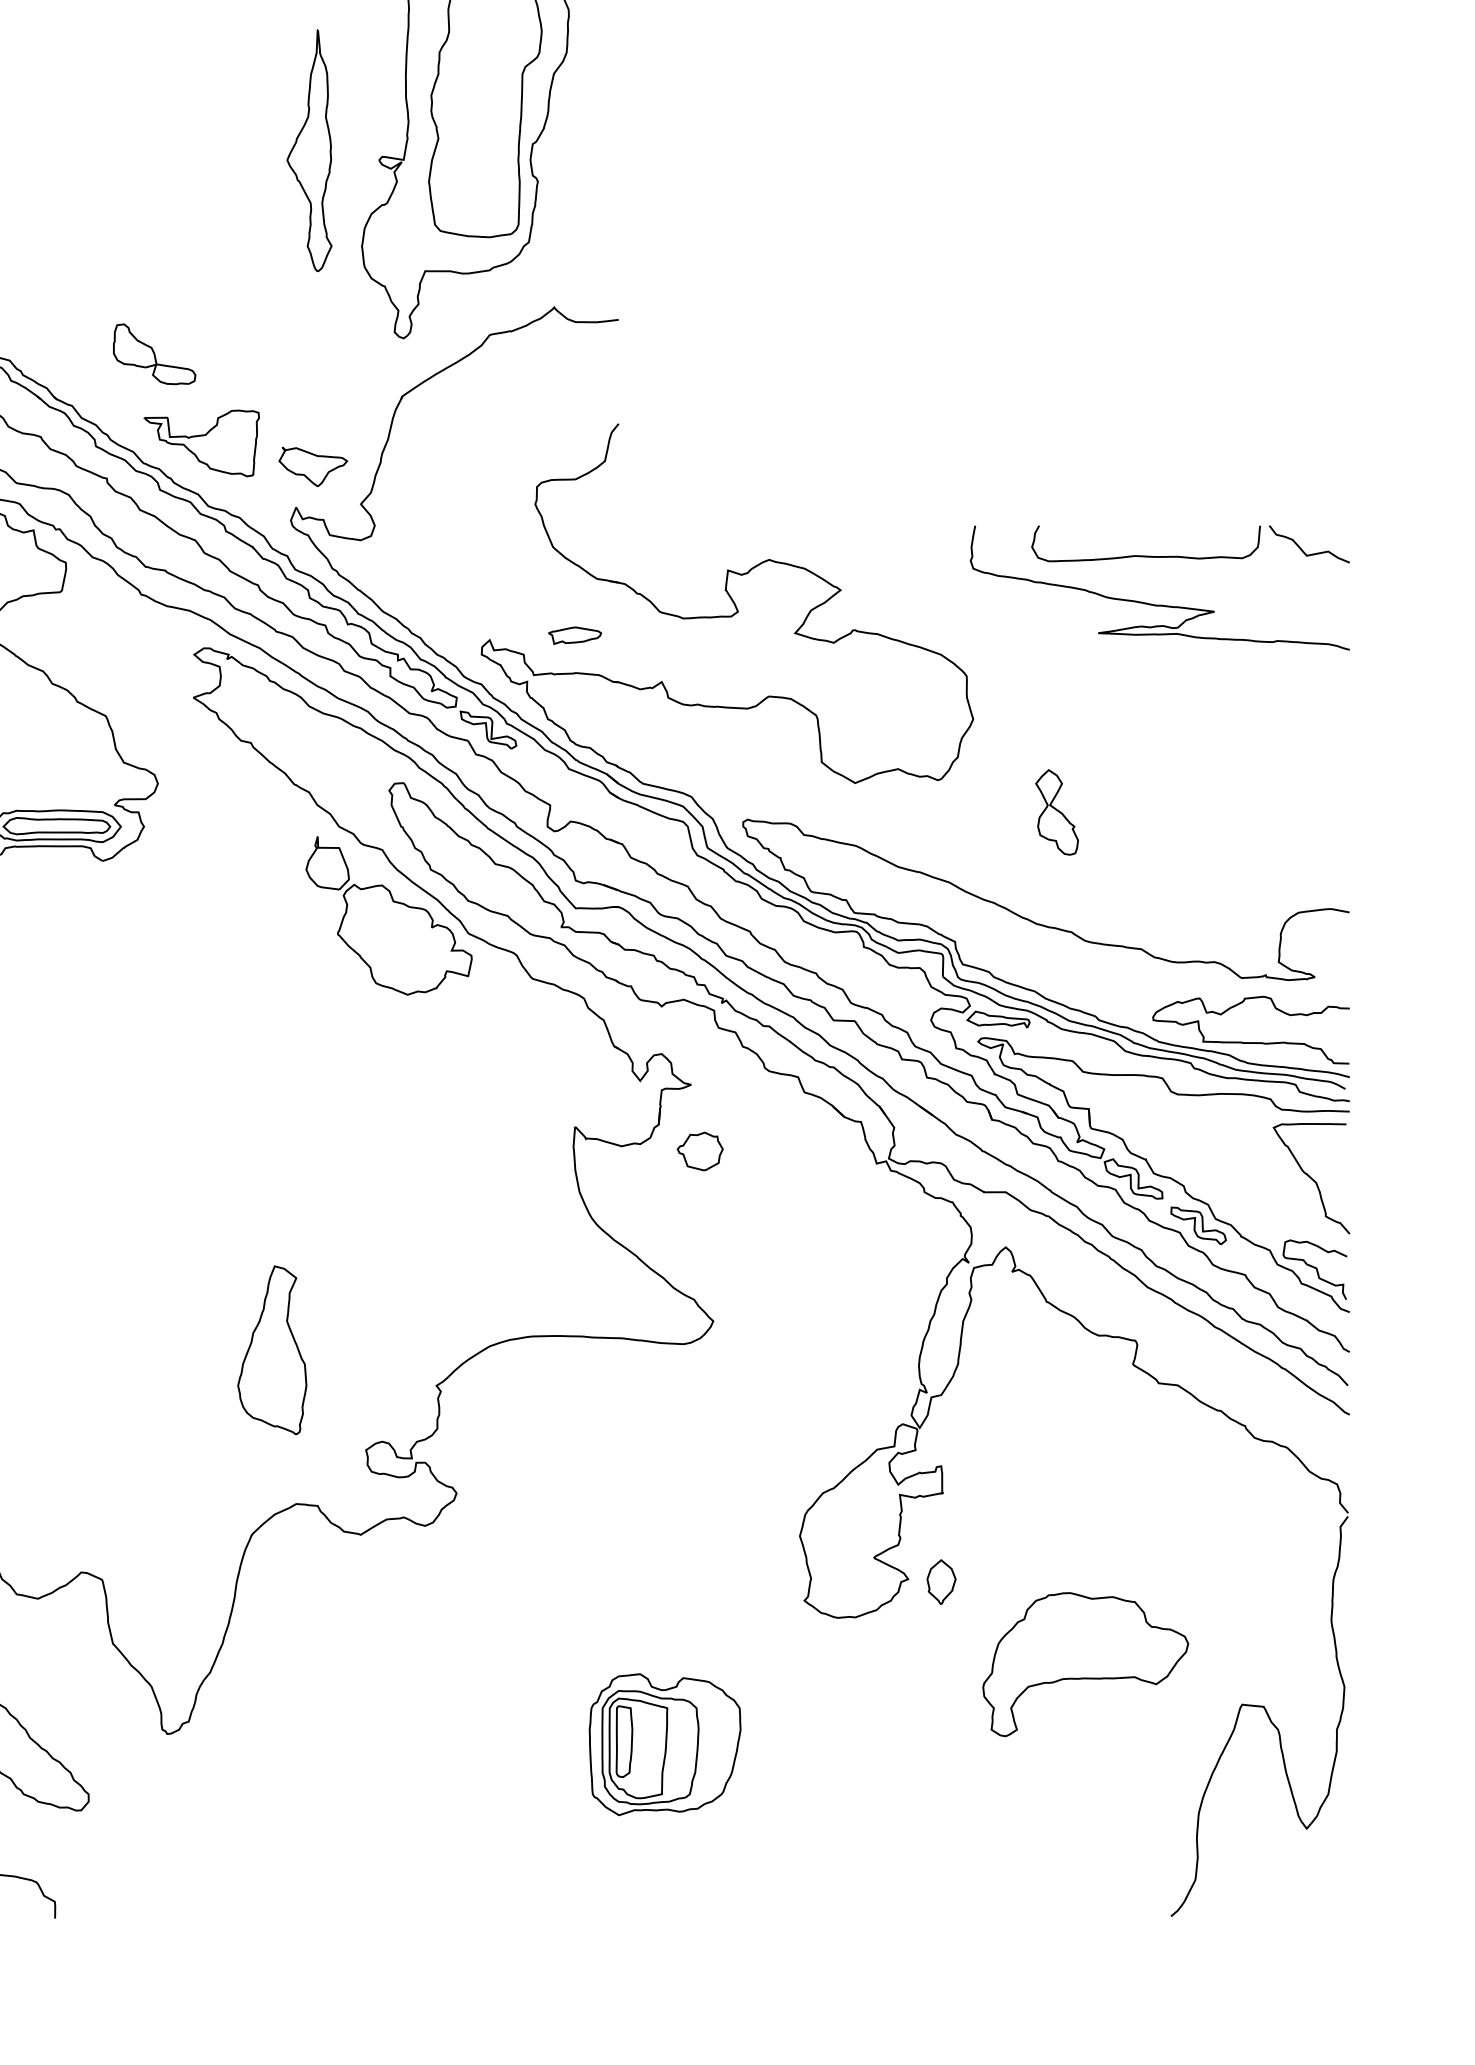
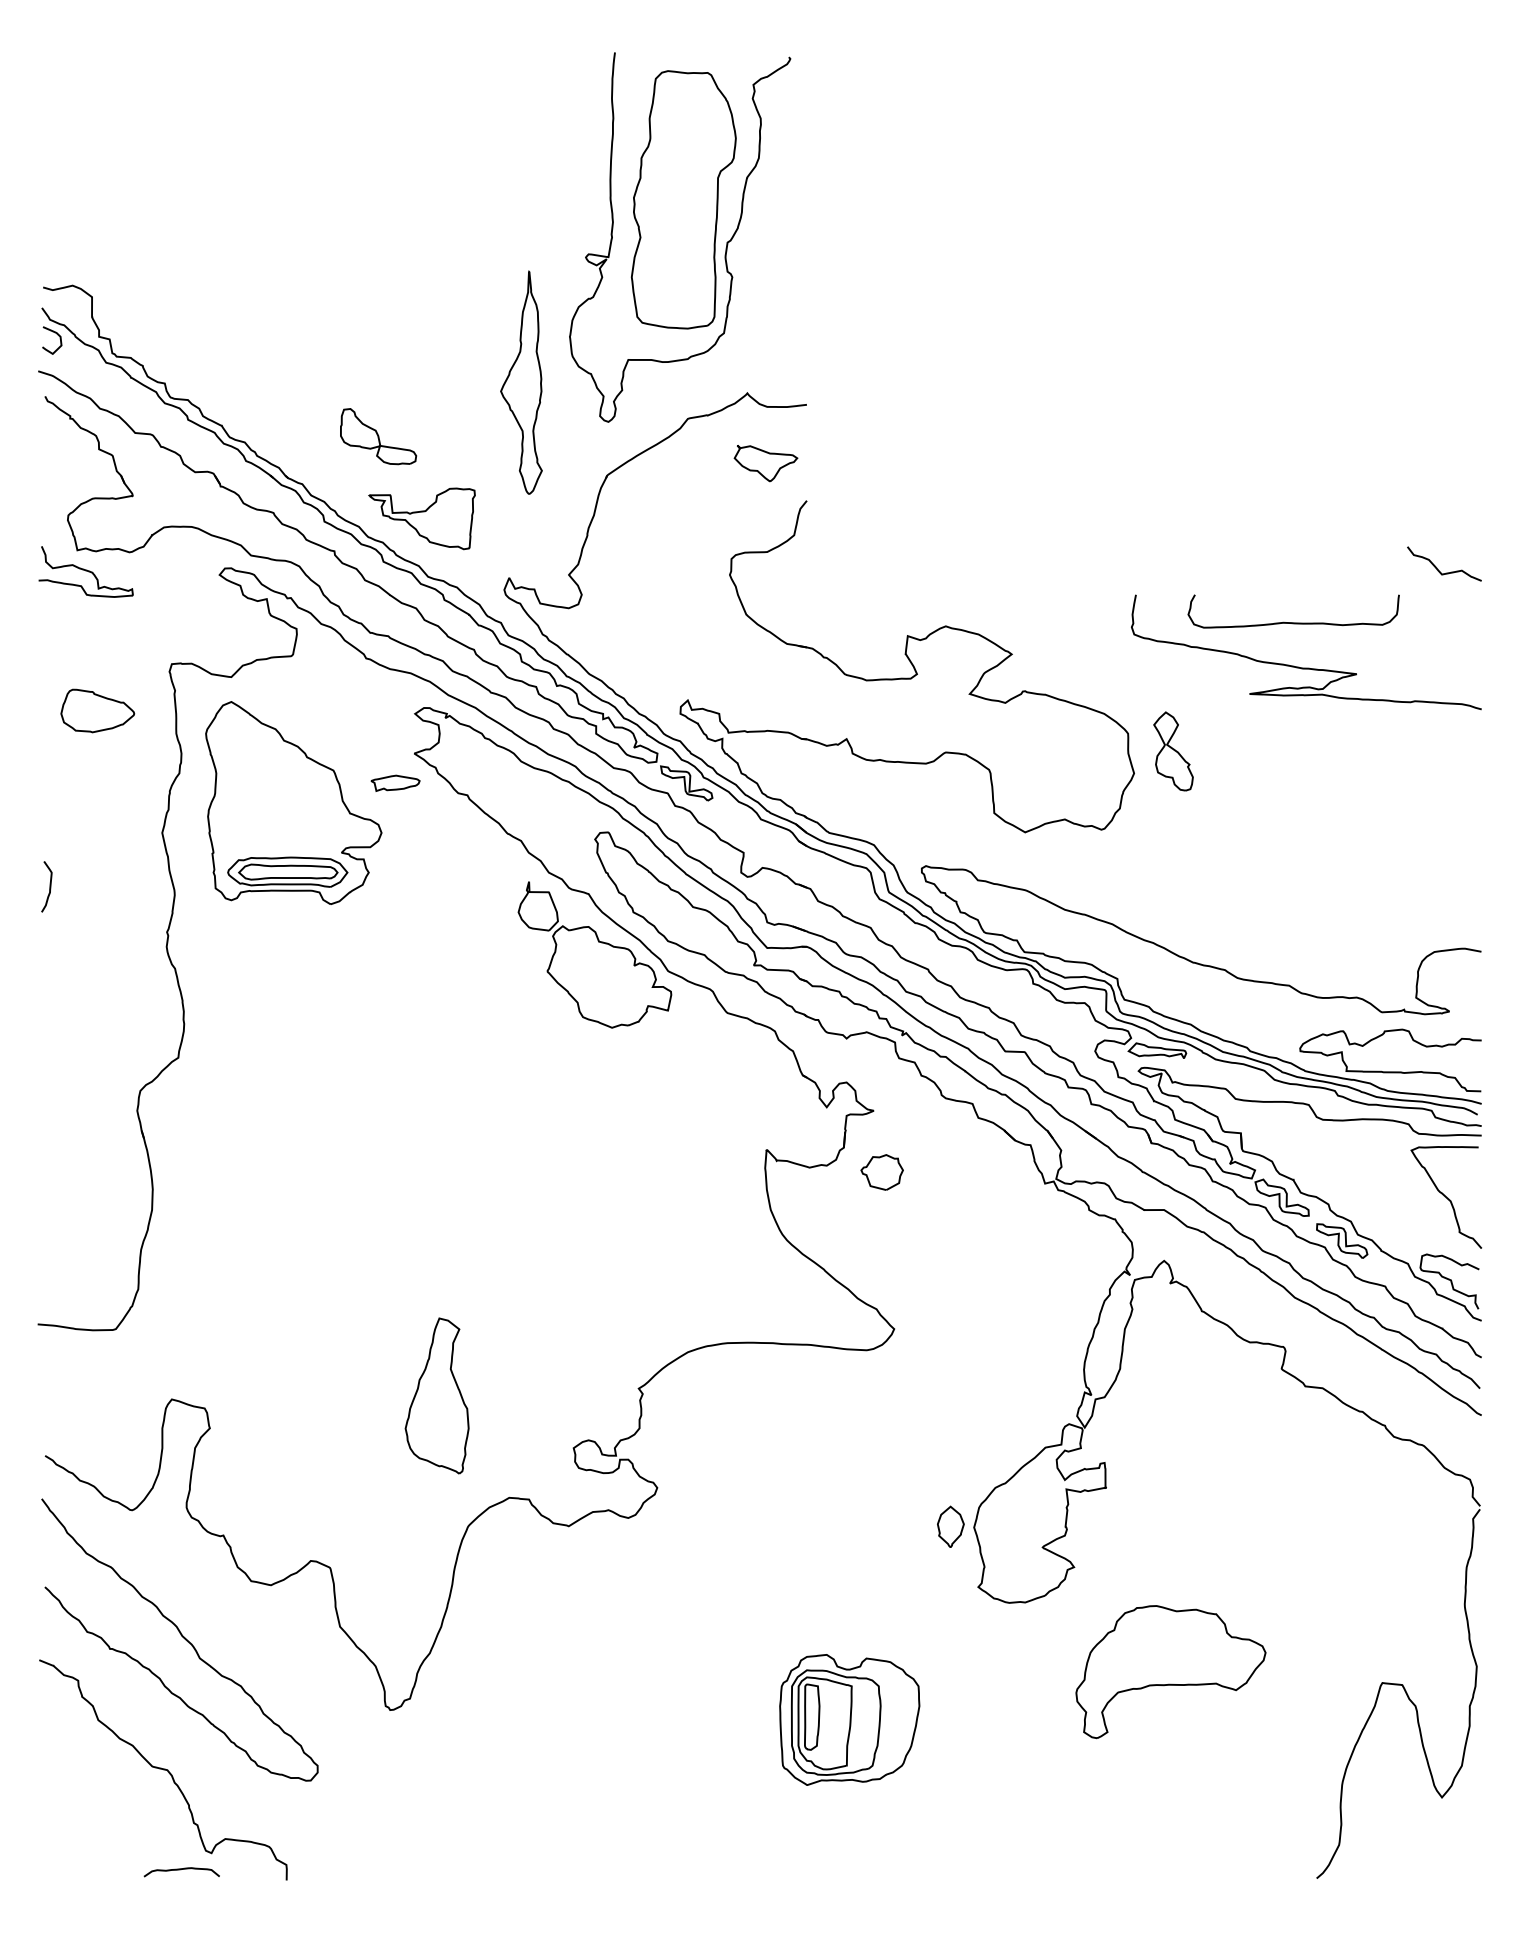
part: (309, 150) -> (521, 382), moved
part: (312, 466) -> (765, 463), moved
curve: (1301, 548) -> (1437, 567), moved
part: (574, 634) -> (395, 782), moved
part: (1057, 812) -> (1173, 751), moved
part: (271, 1349) -> (436, 1395), moved
part: (941, 1581) -> (950, 1526), moved
part: (1085, 1665) -> (1170, 1672), moved

